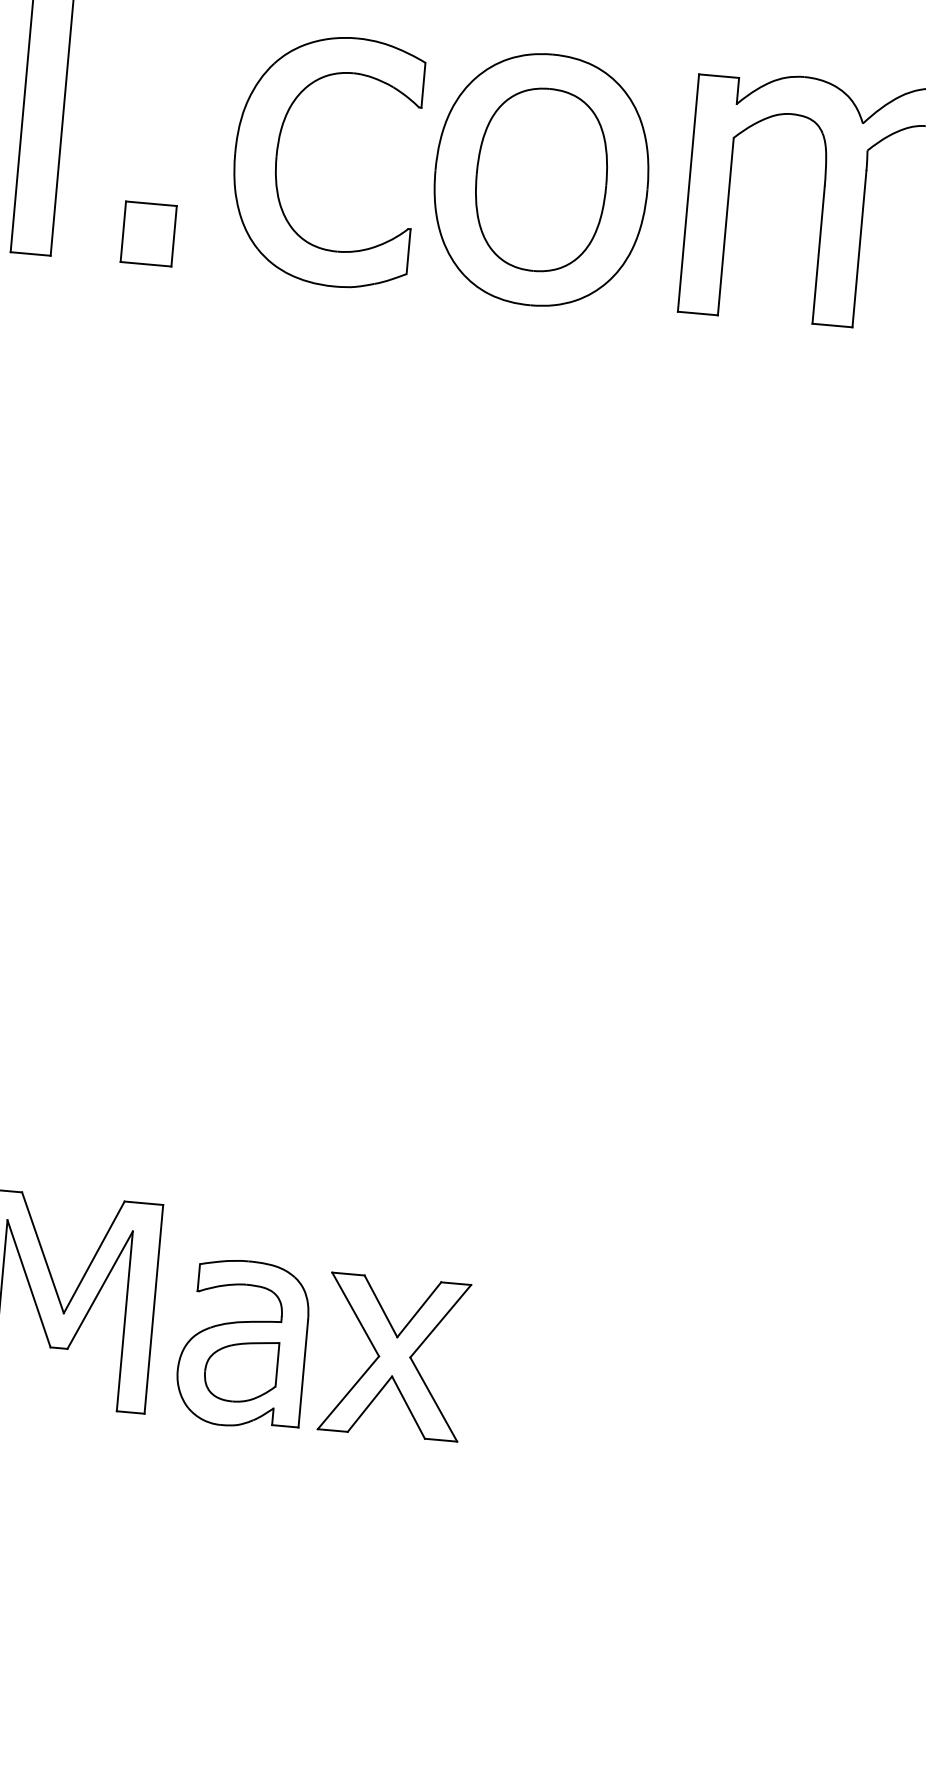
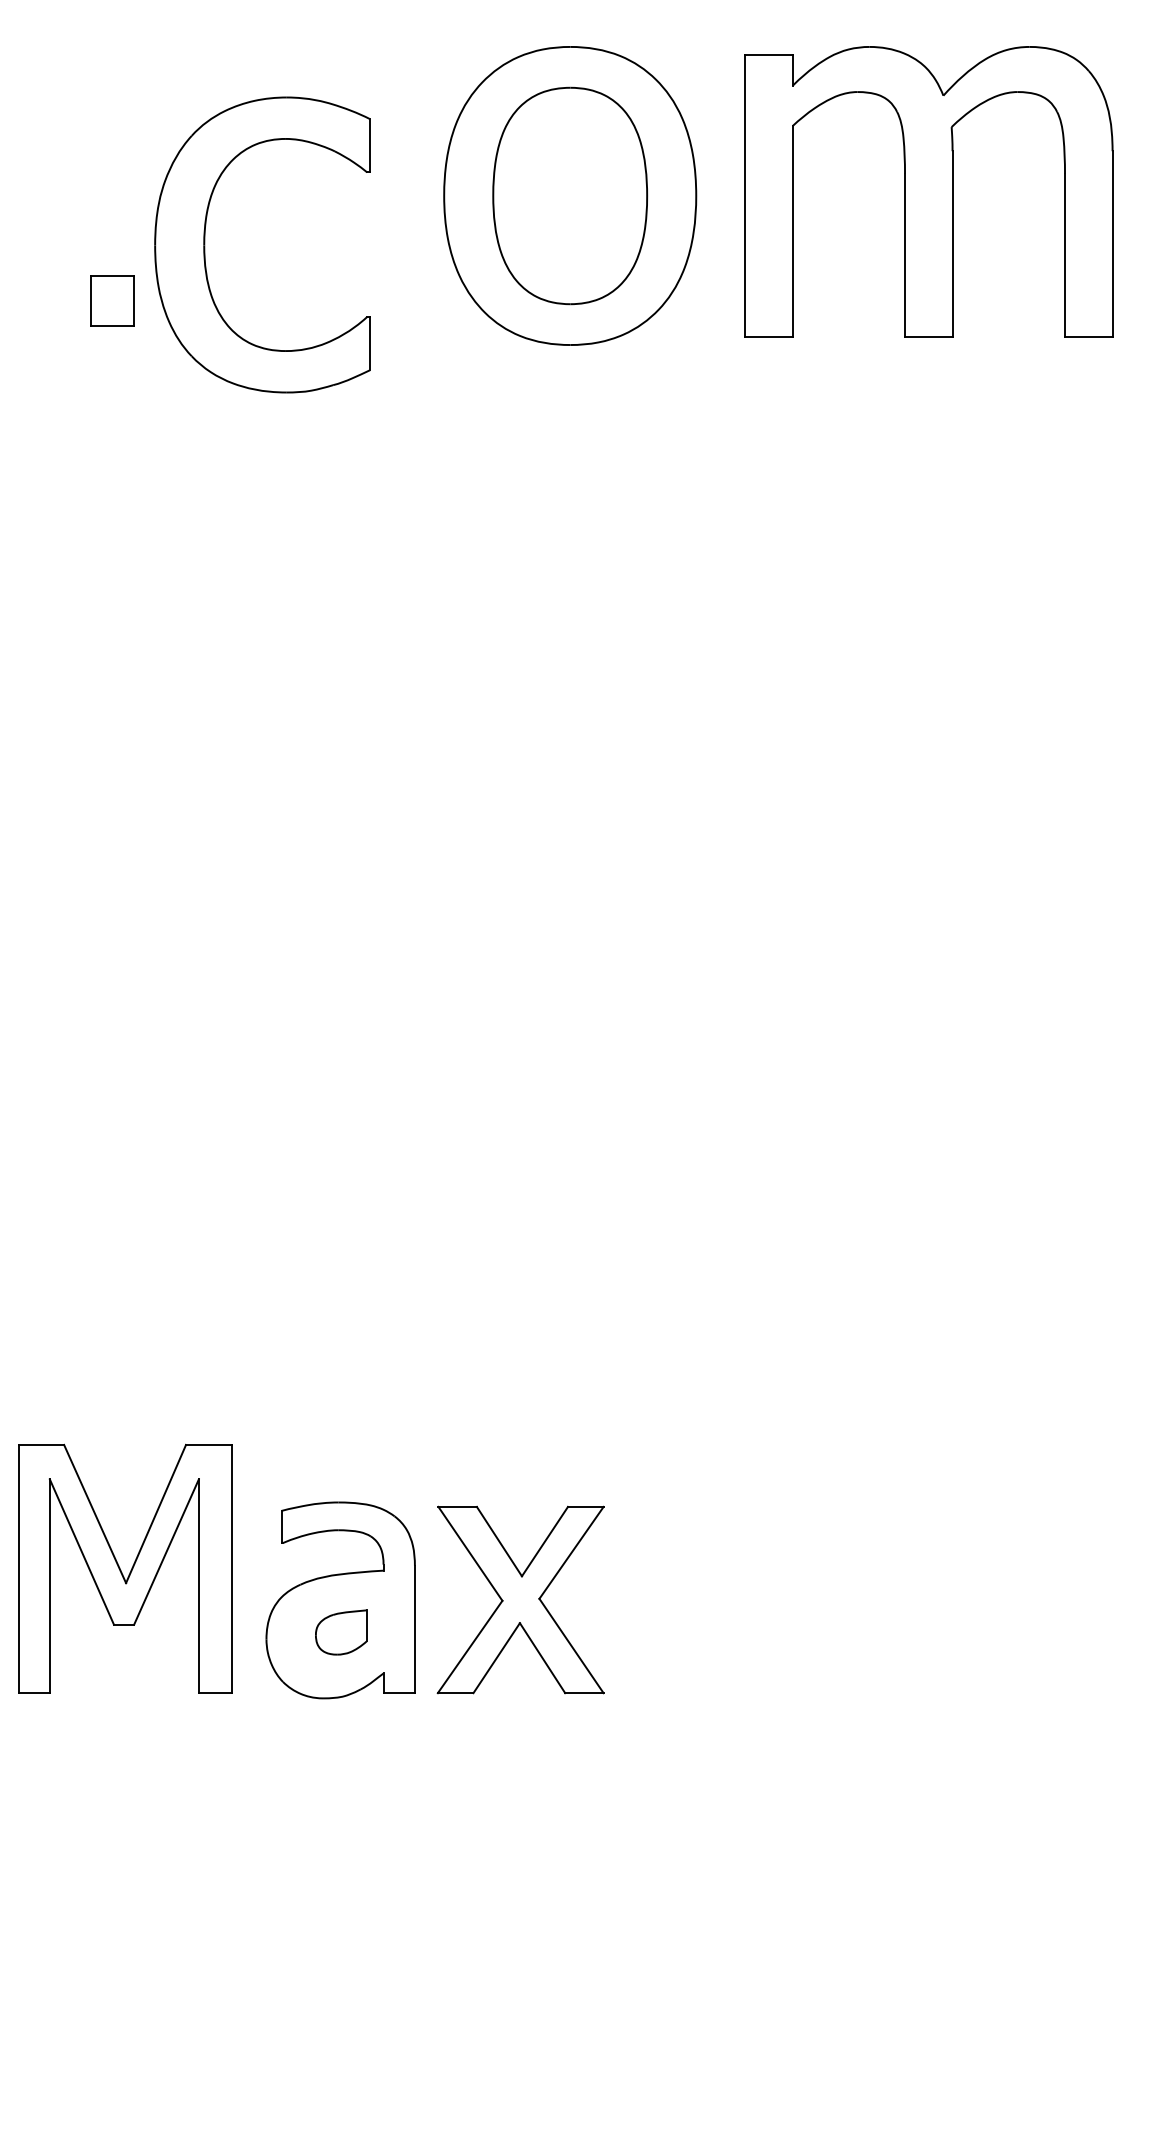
part: (277, 155) -> (205, 244), moved
part: (148, 233) -> (112, 300), size x0.7
part: (241, 1370) -> (341, 1632), size x0.6

